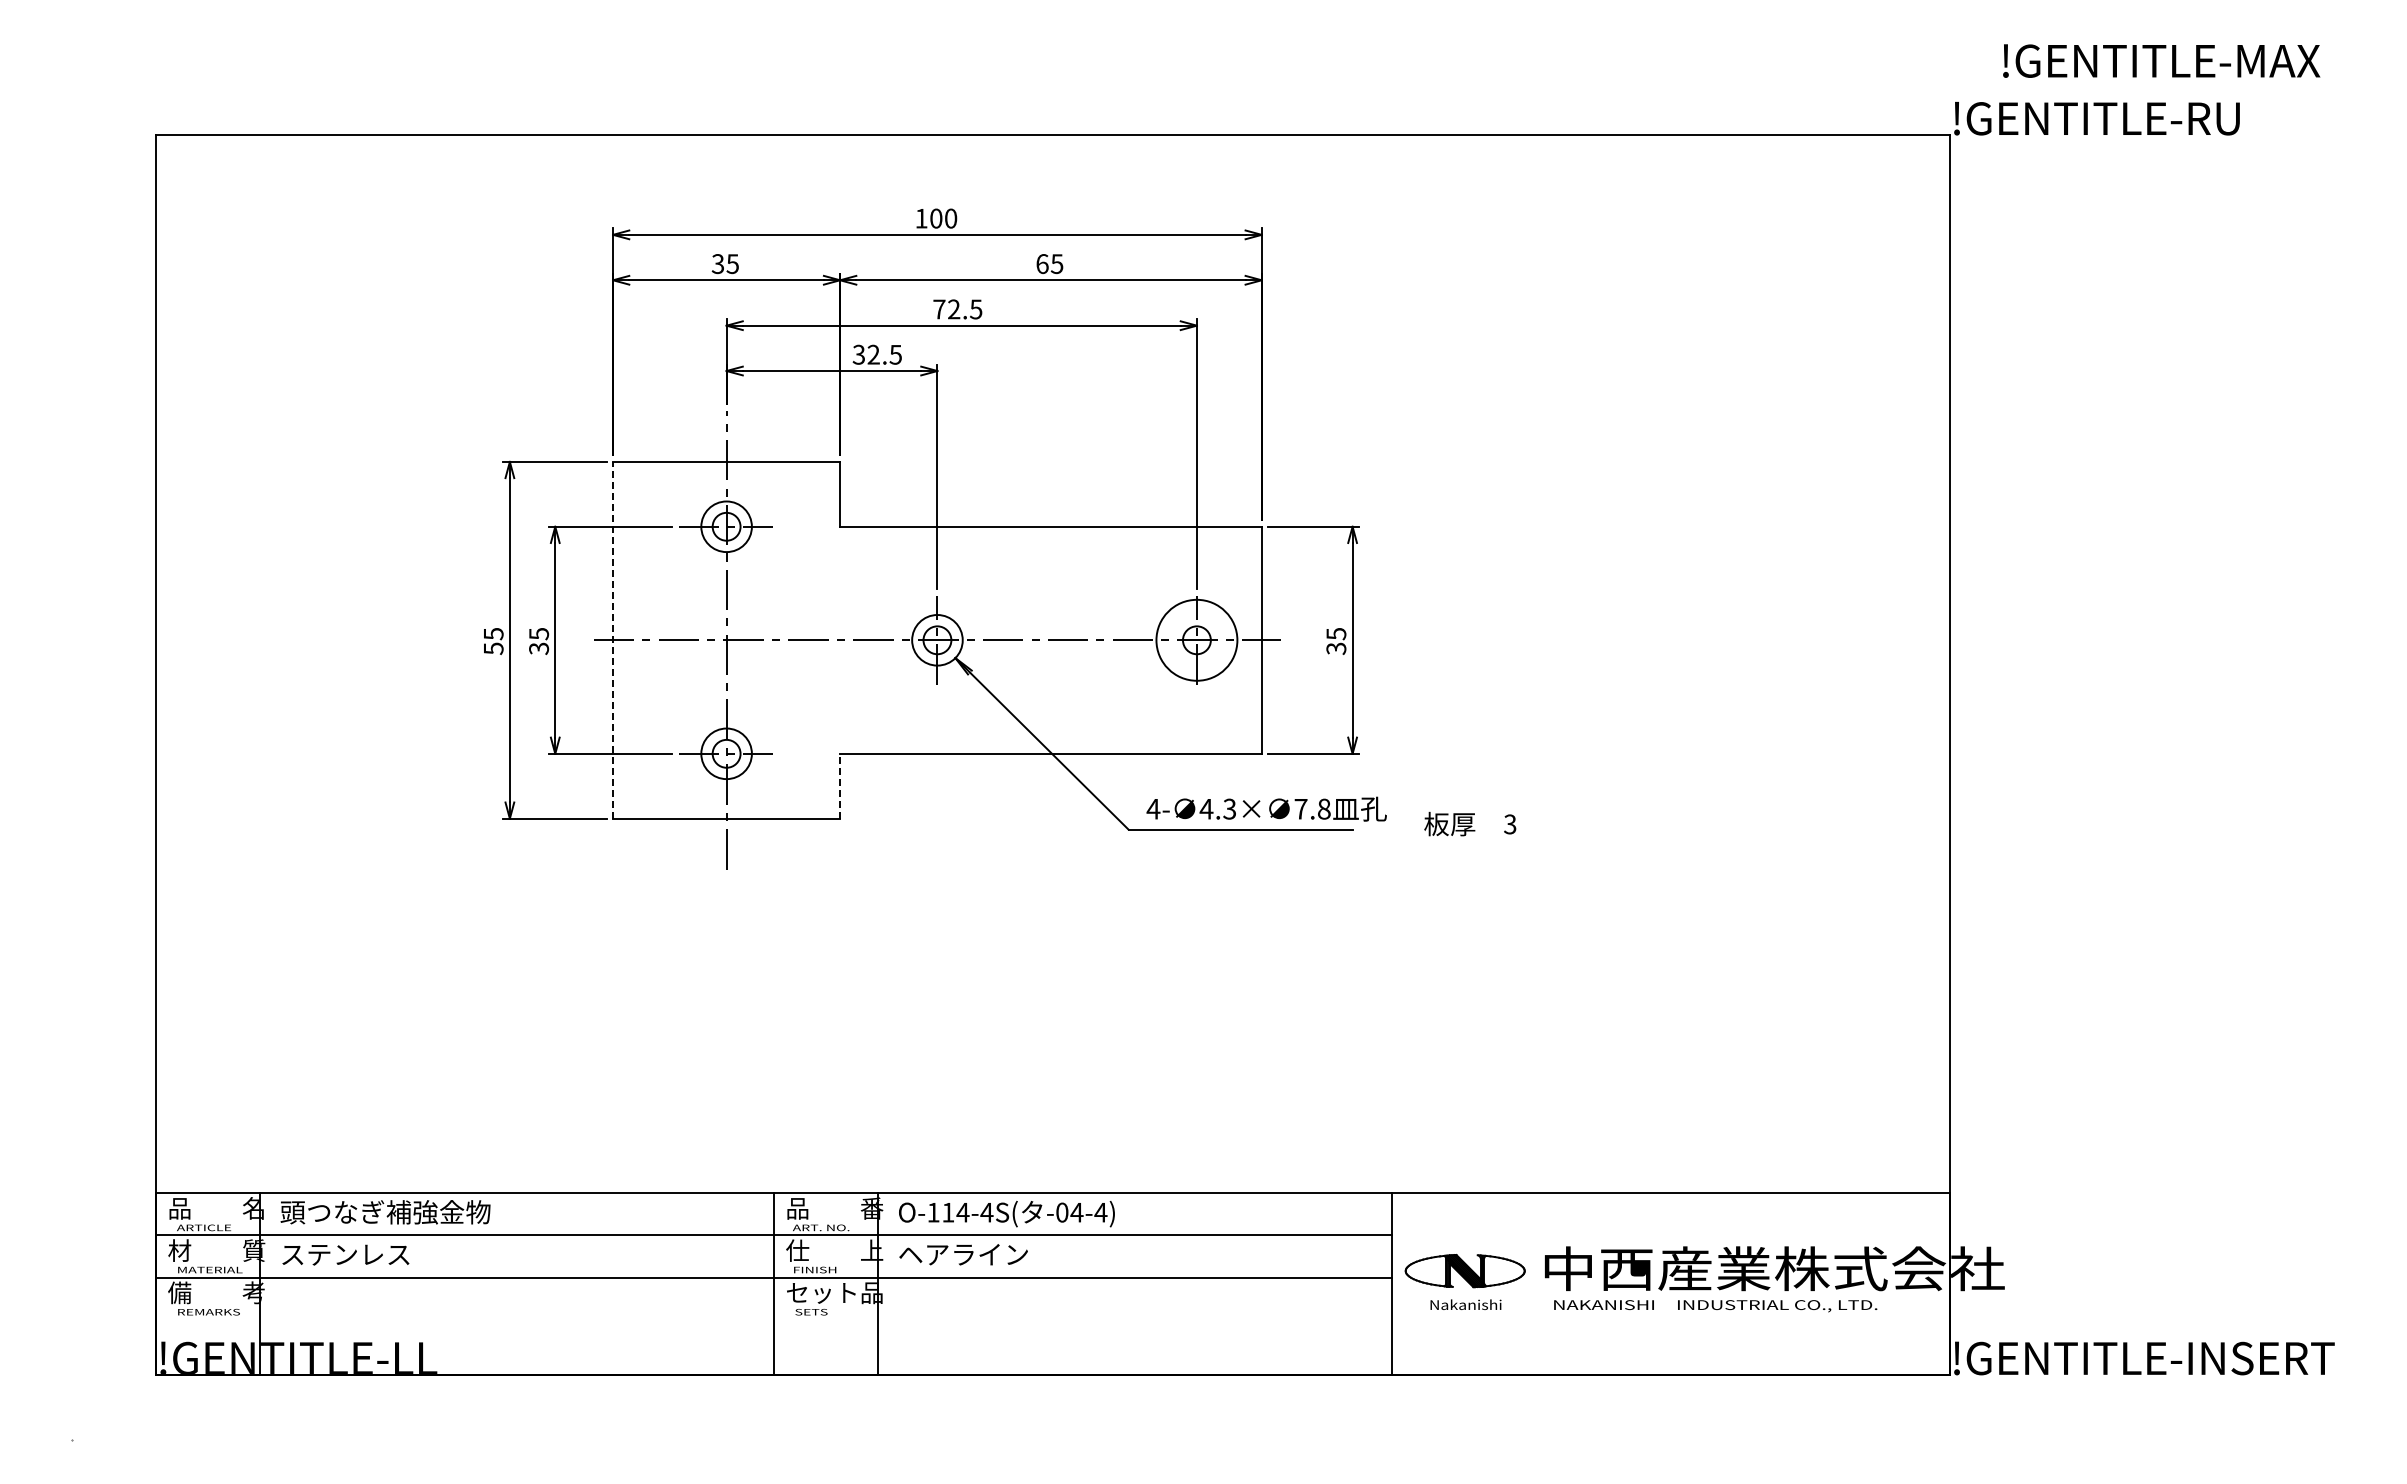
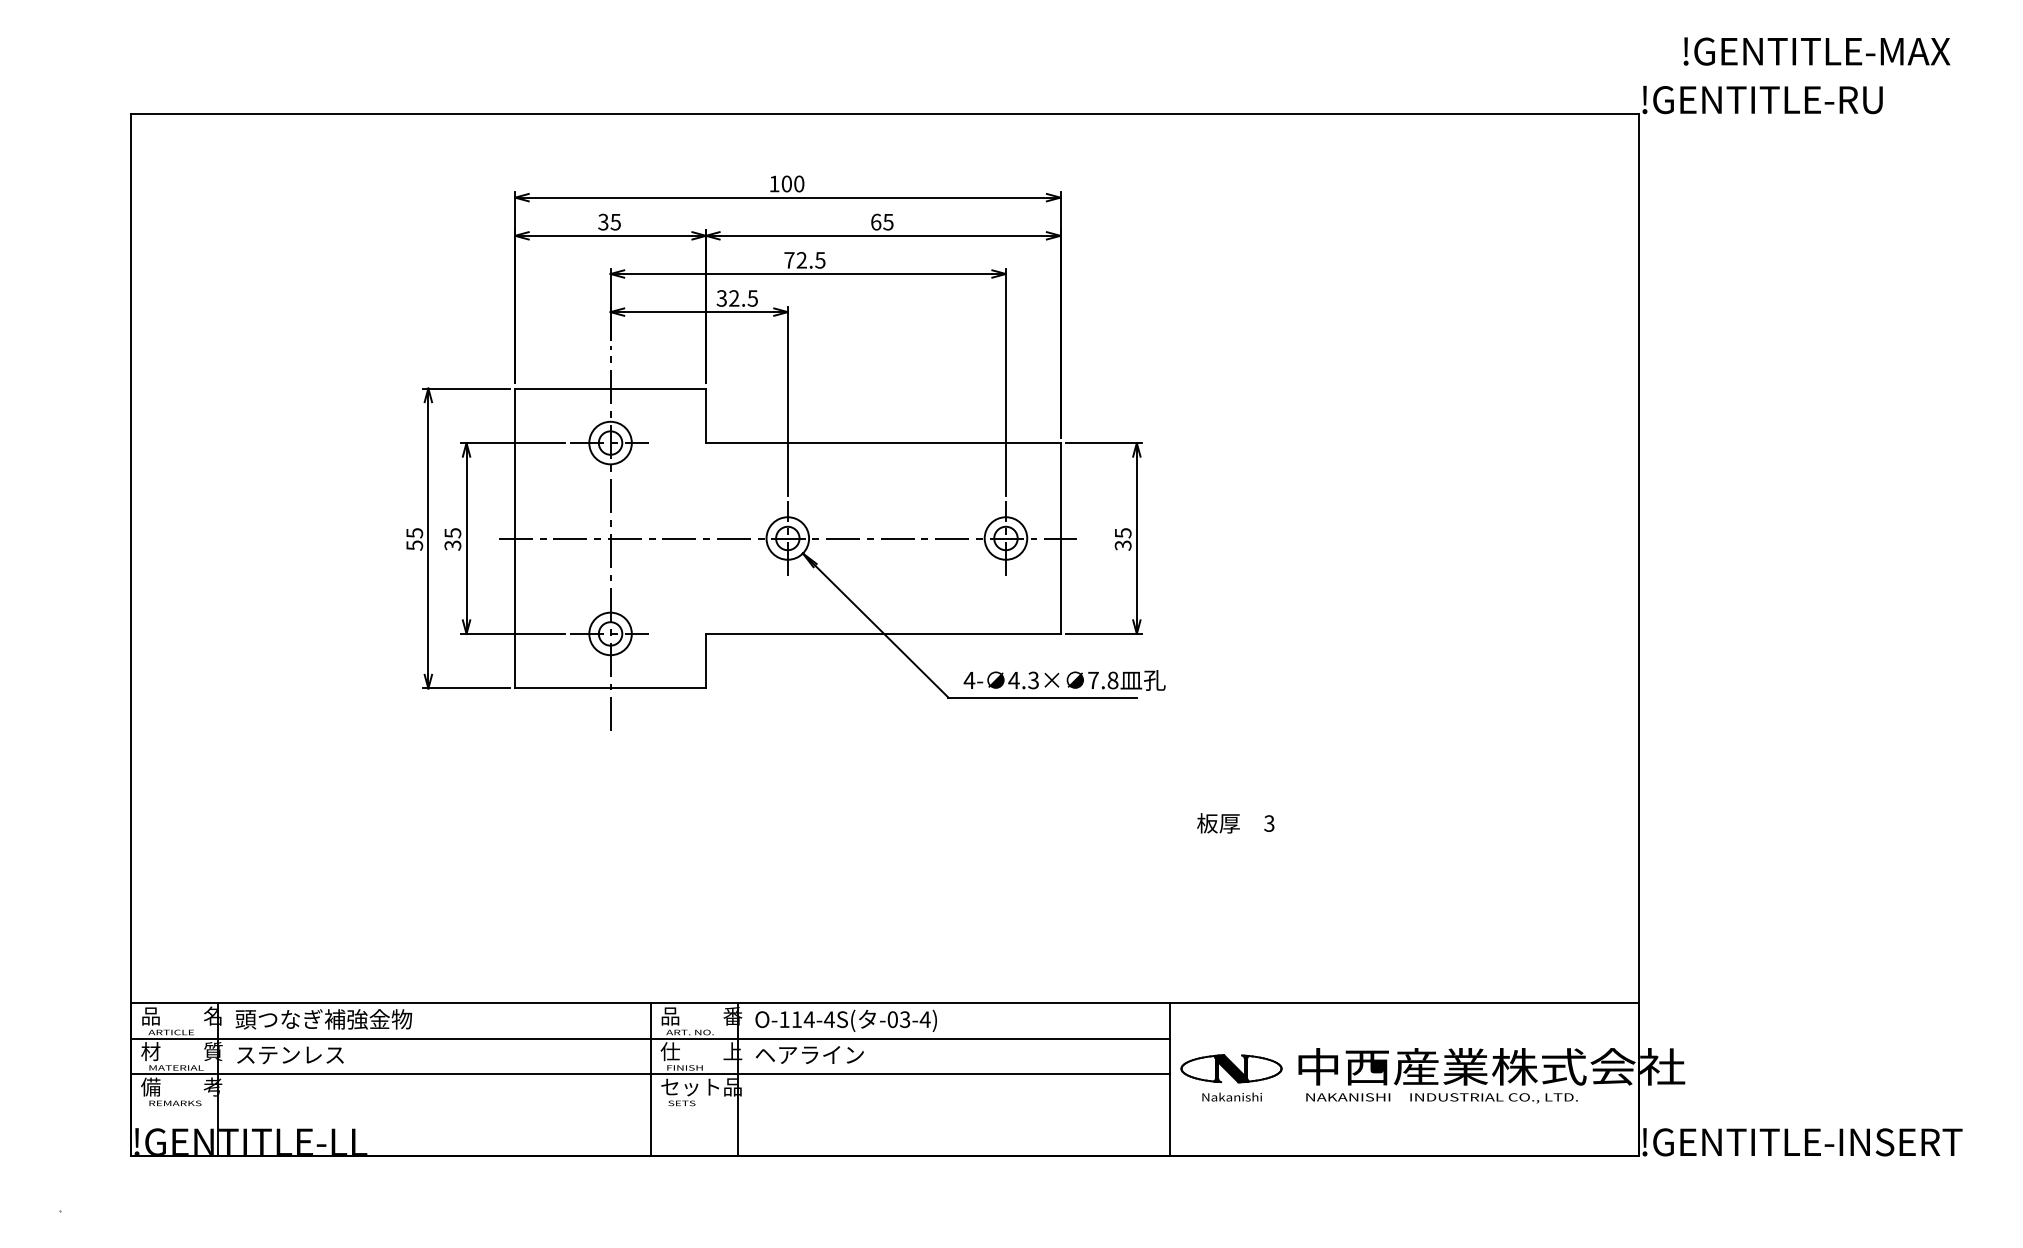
line: (613, 639) -> (515, 537), dashed -> solid
circle: (1196, 640) -> (1005, 538), size x0.62
line: (840, 785) -> (706, 660), dashed -> solid
text: (1470, 823) -> (1235, 822), moved
text: (1076, 1212) -> (904, 1019), -04-4) -> -03-4)

